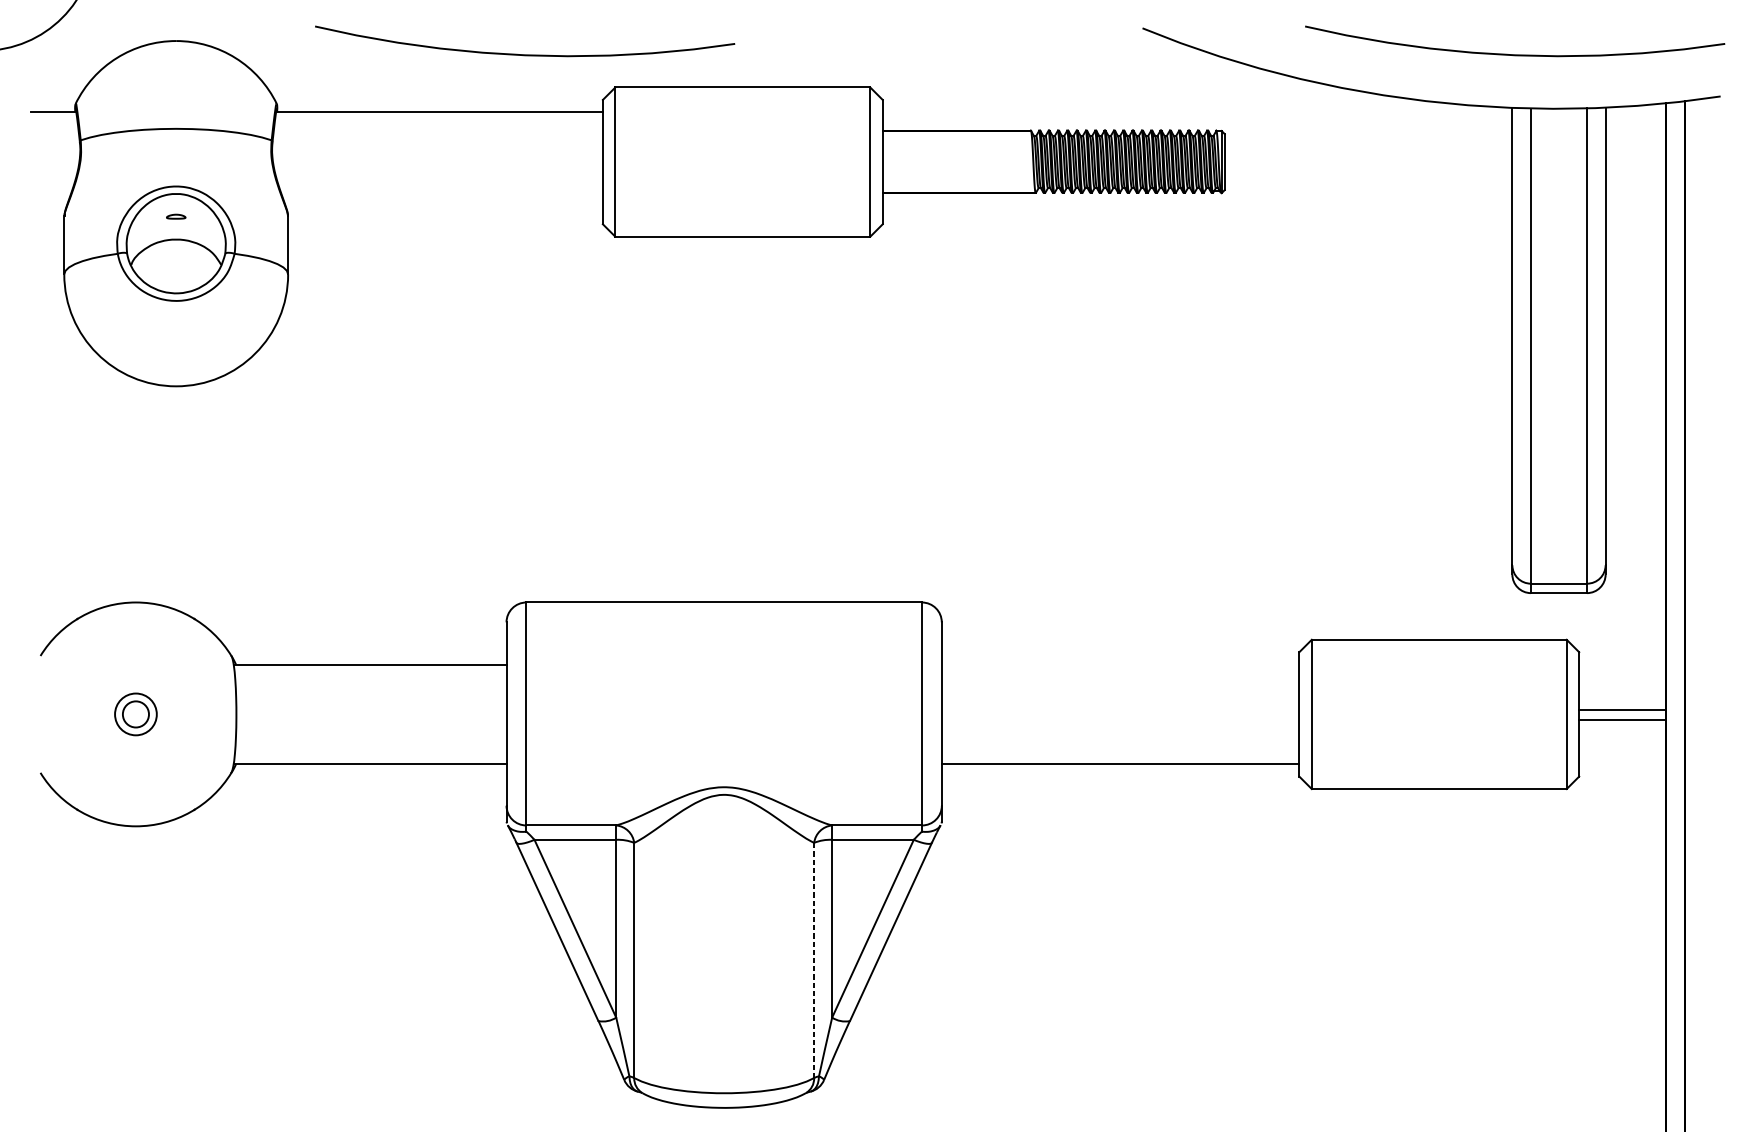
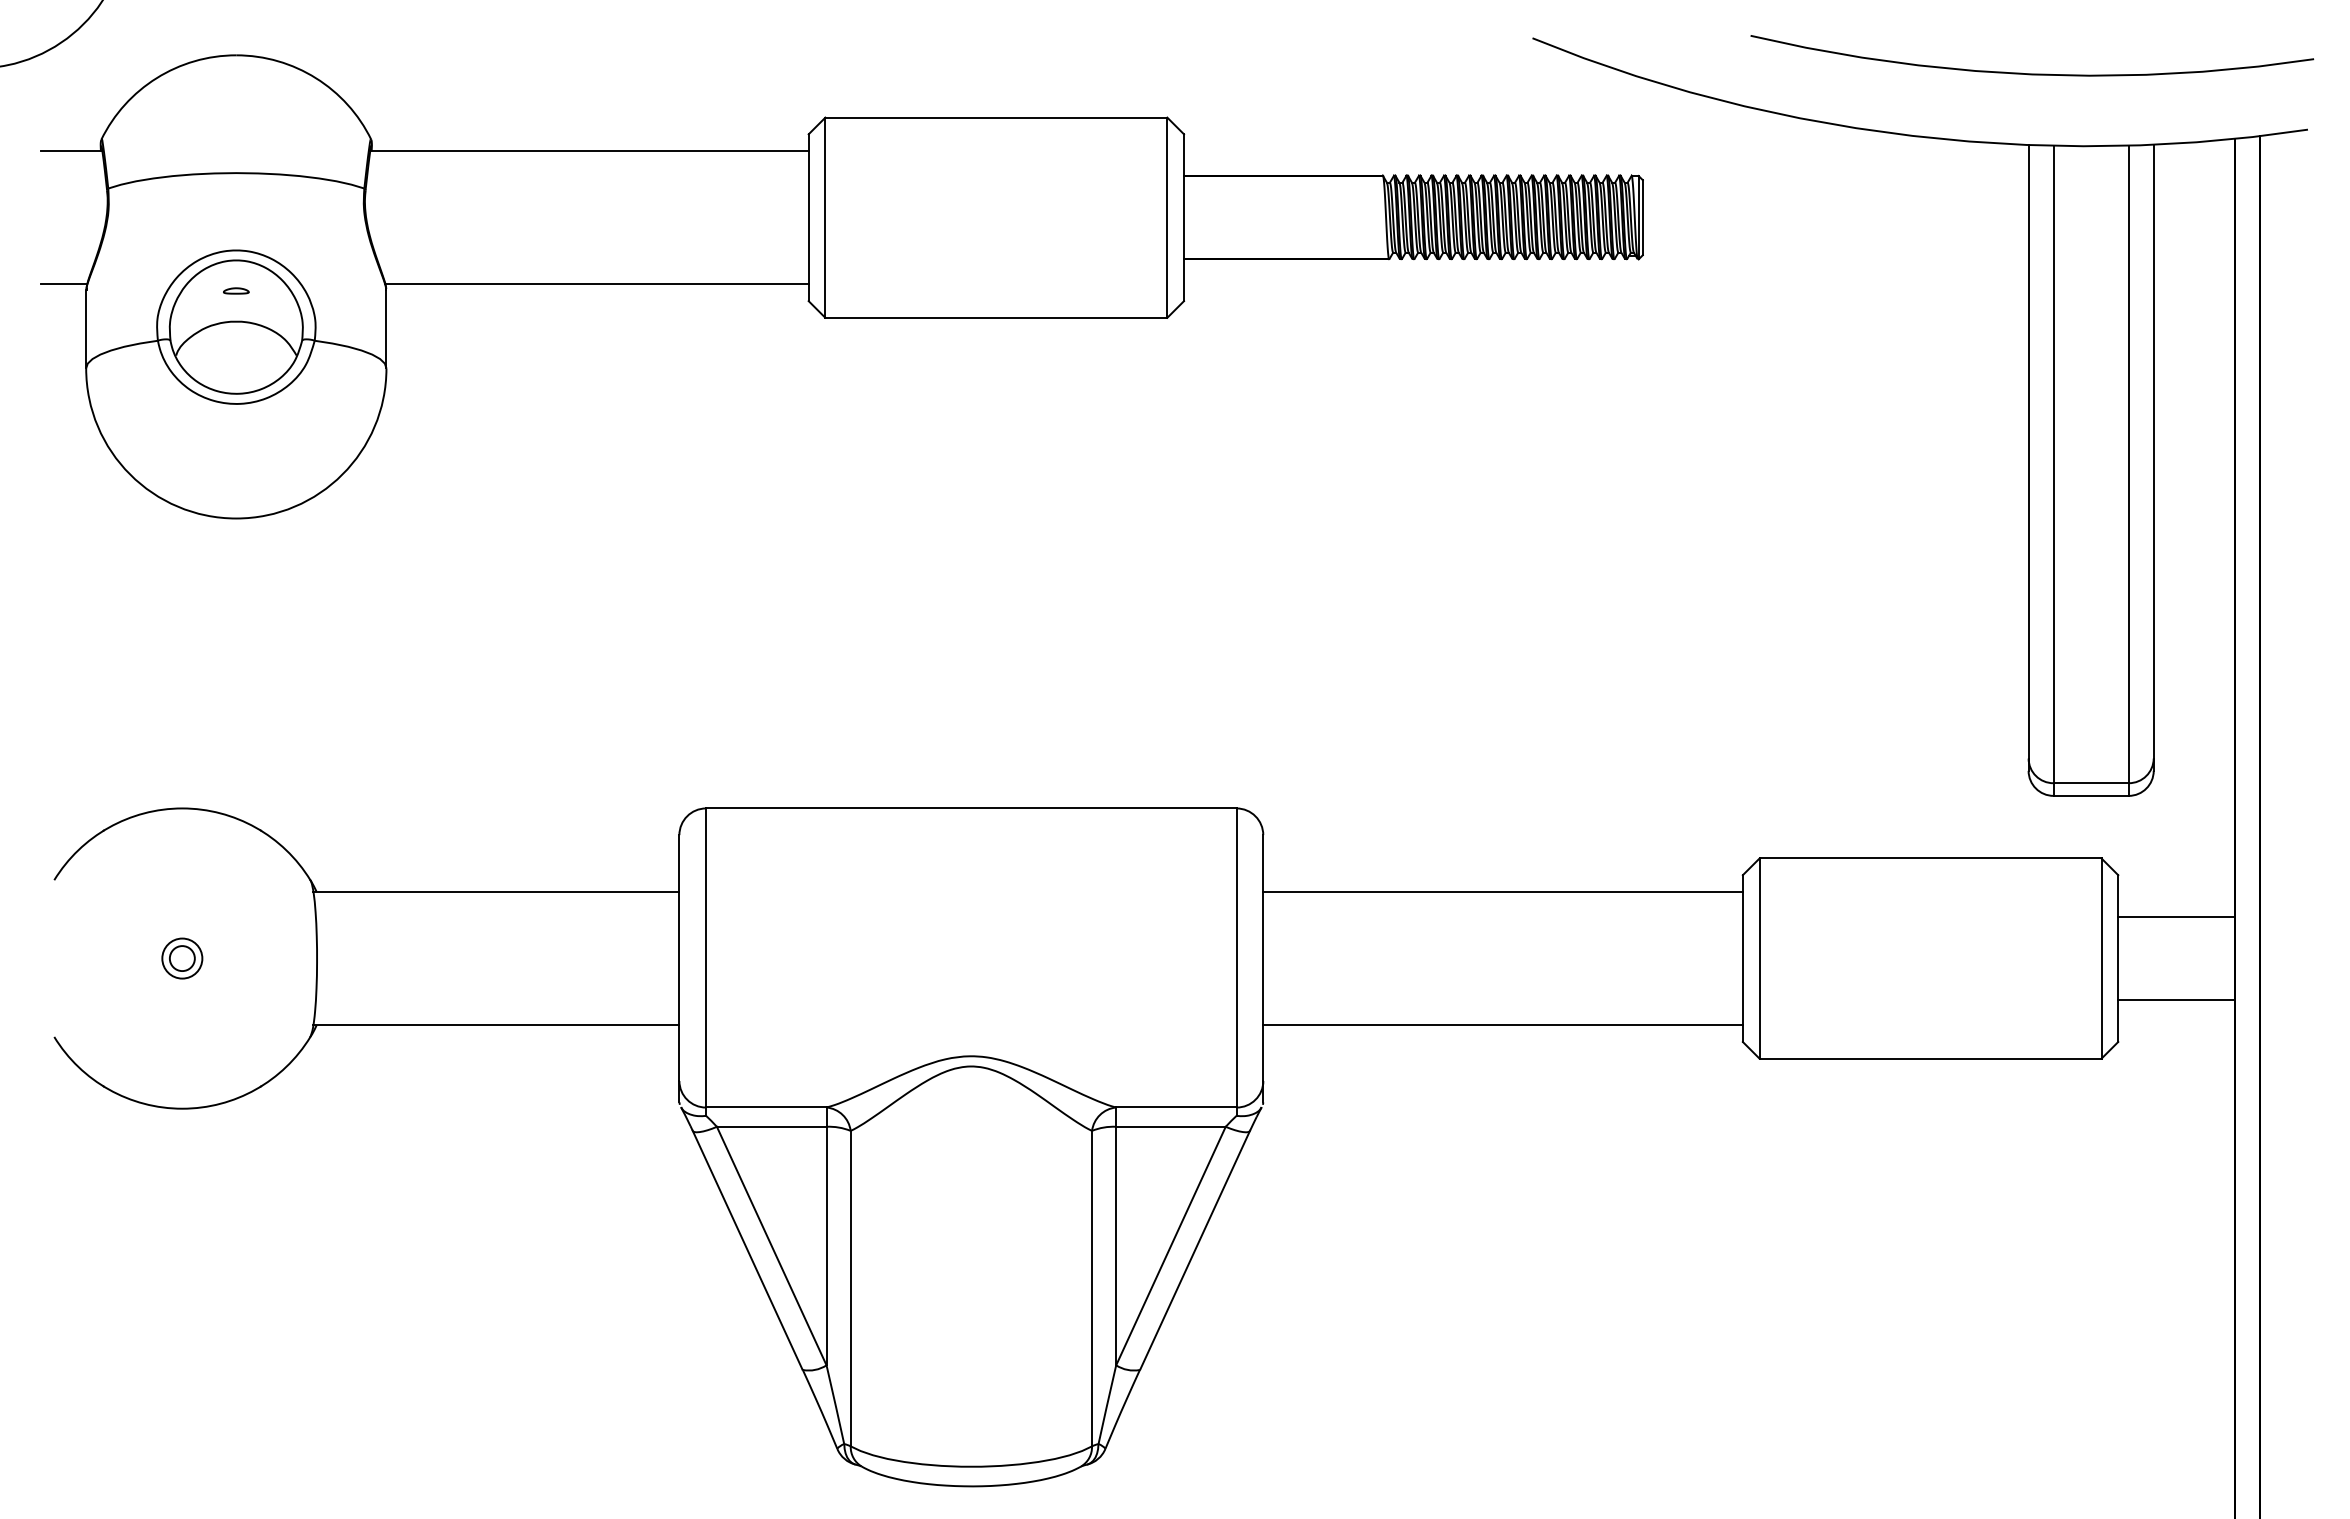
curve: (525, 54) -> (704, 73), removed
line: (48, 211) -> (64, 284), added
line: (444, 211) -> (596, 284), added
line: (1120, 664) -> (1502, 891), added
line: (1622, 710) -> (2176, 1000), moved
part: (136, 714) -> (182, 958), size x0.71
line: (1622, 719) -> (2176, 916), moved
line: (814, 960) -> (1092, 1288), dashed -> solid

